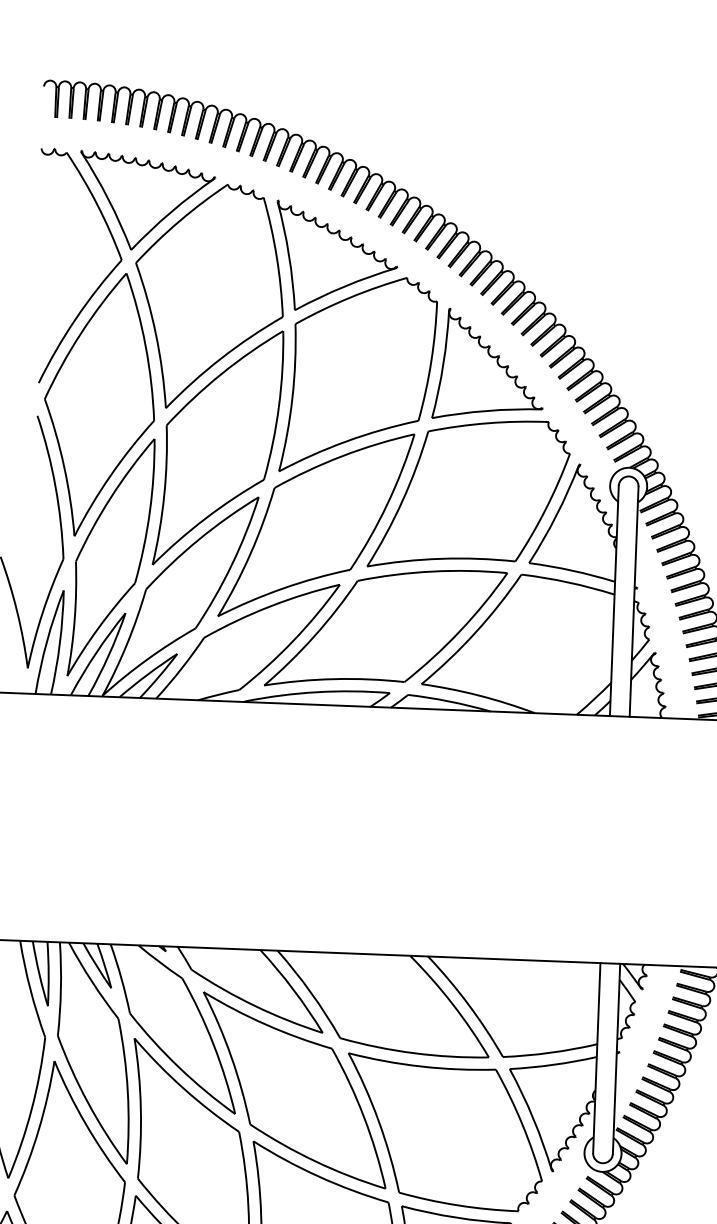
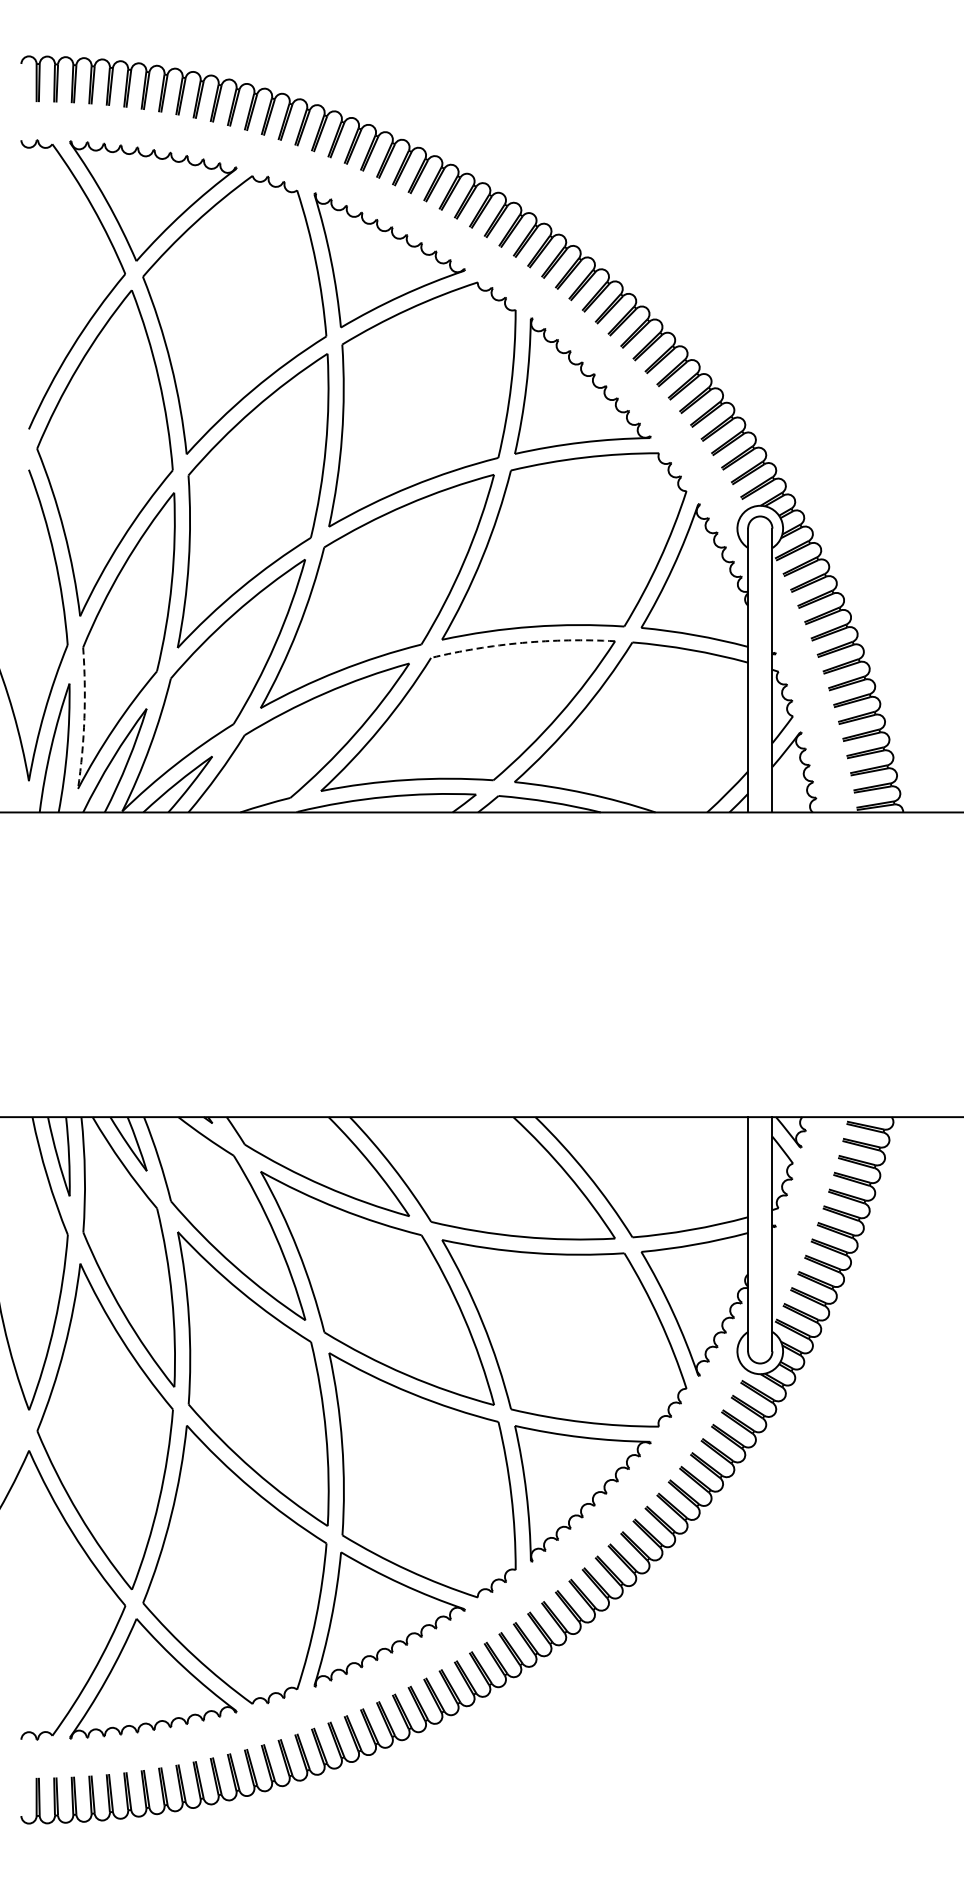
arc: (432, 571) -> (522, 642), solid -> dashed
arc: (74, 619) -> (84, 718), solid -> dashed

